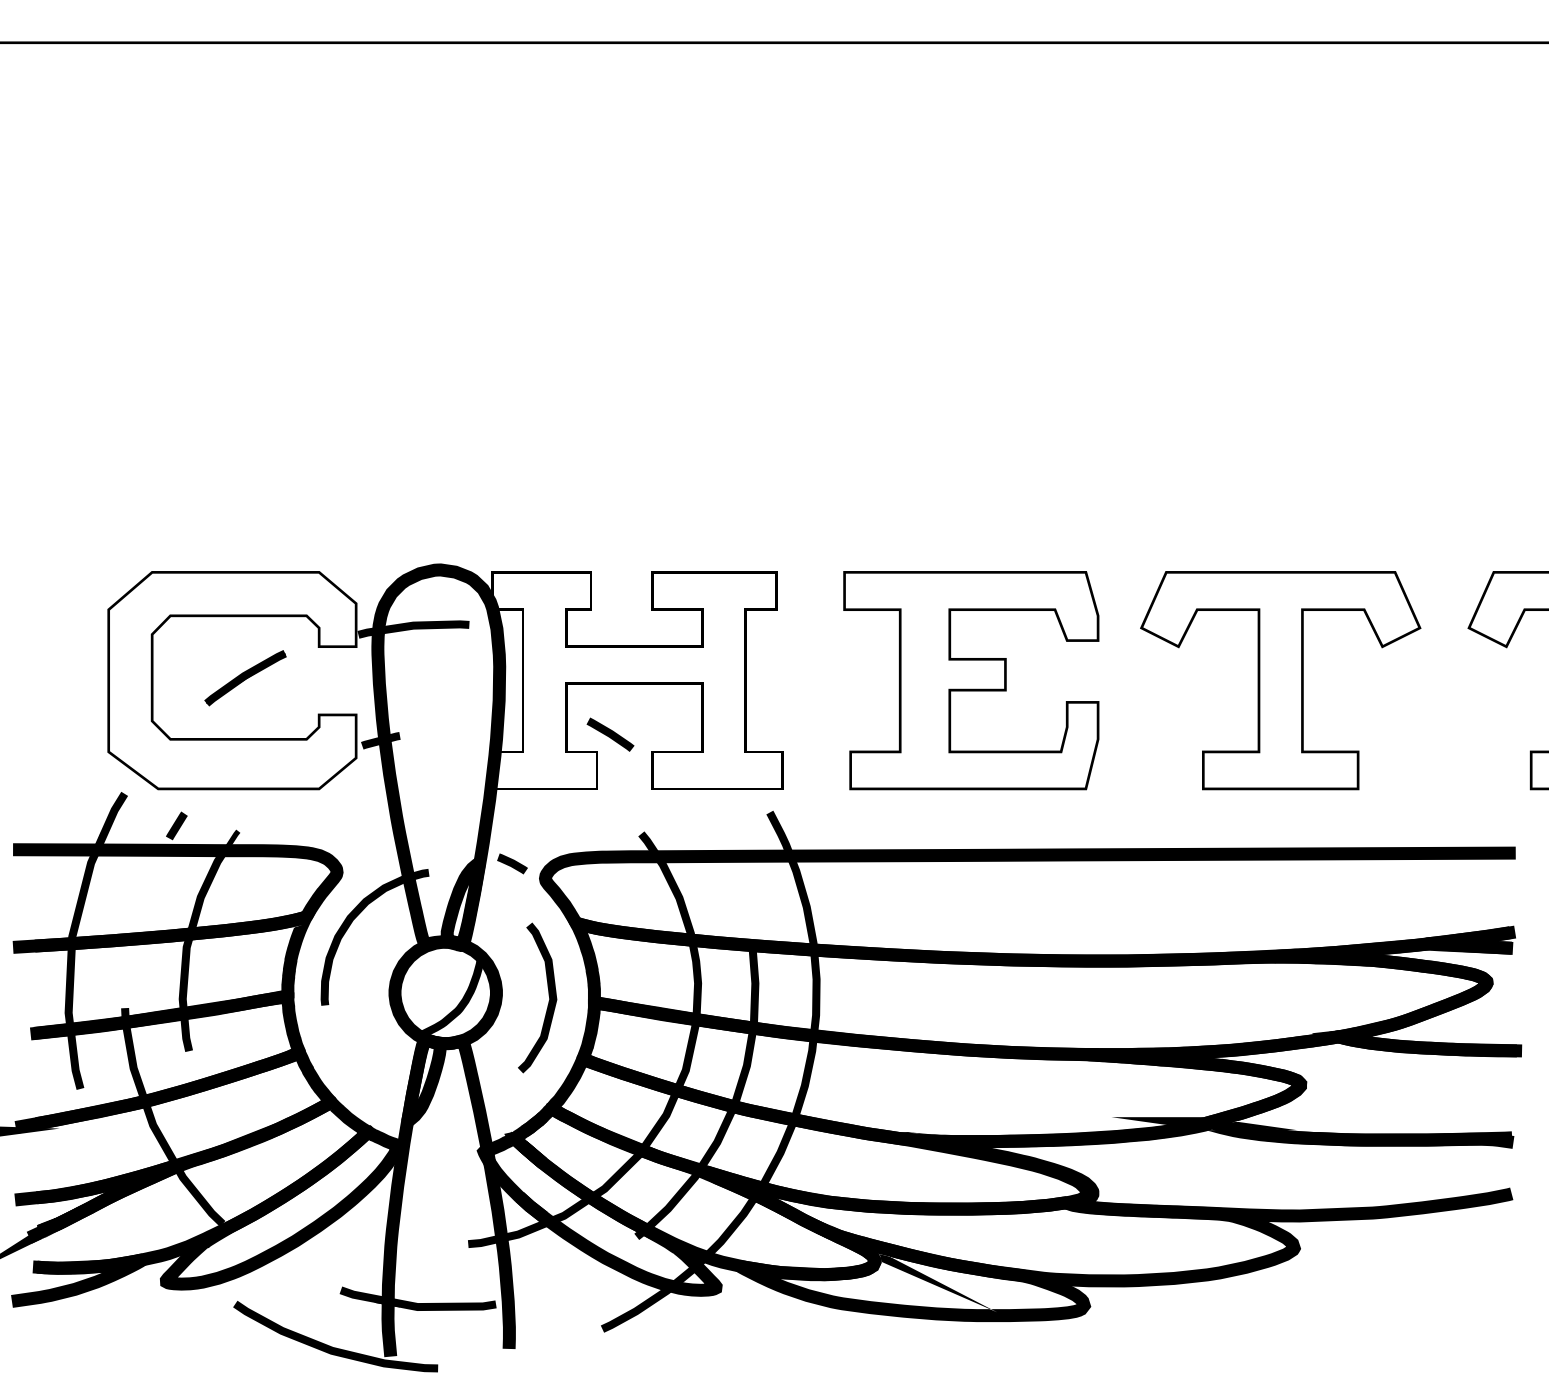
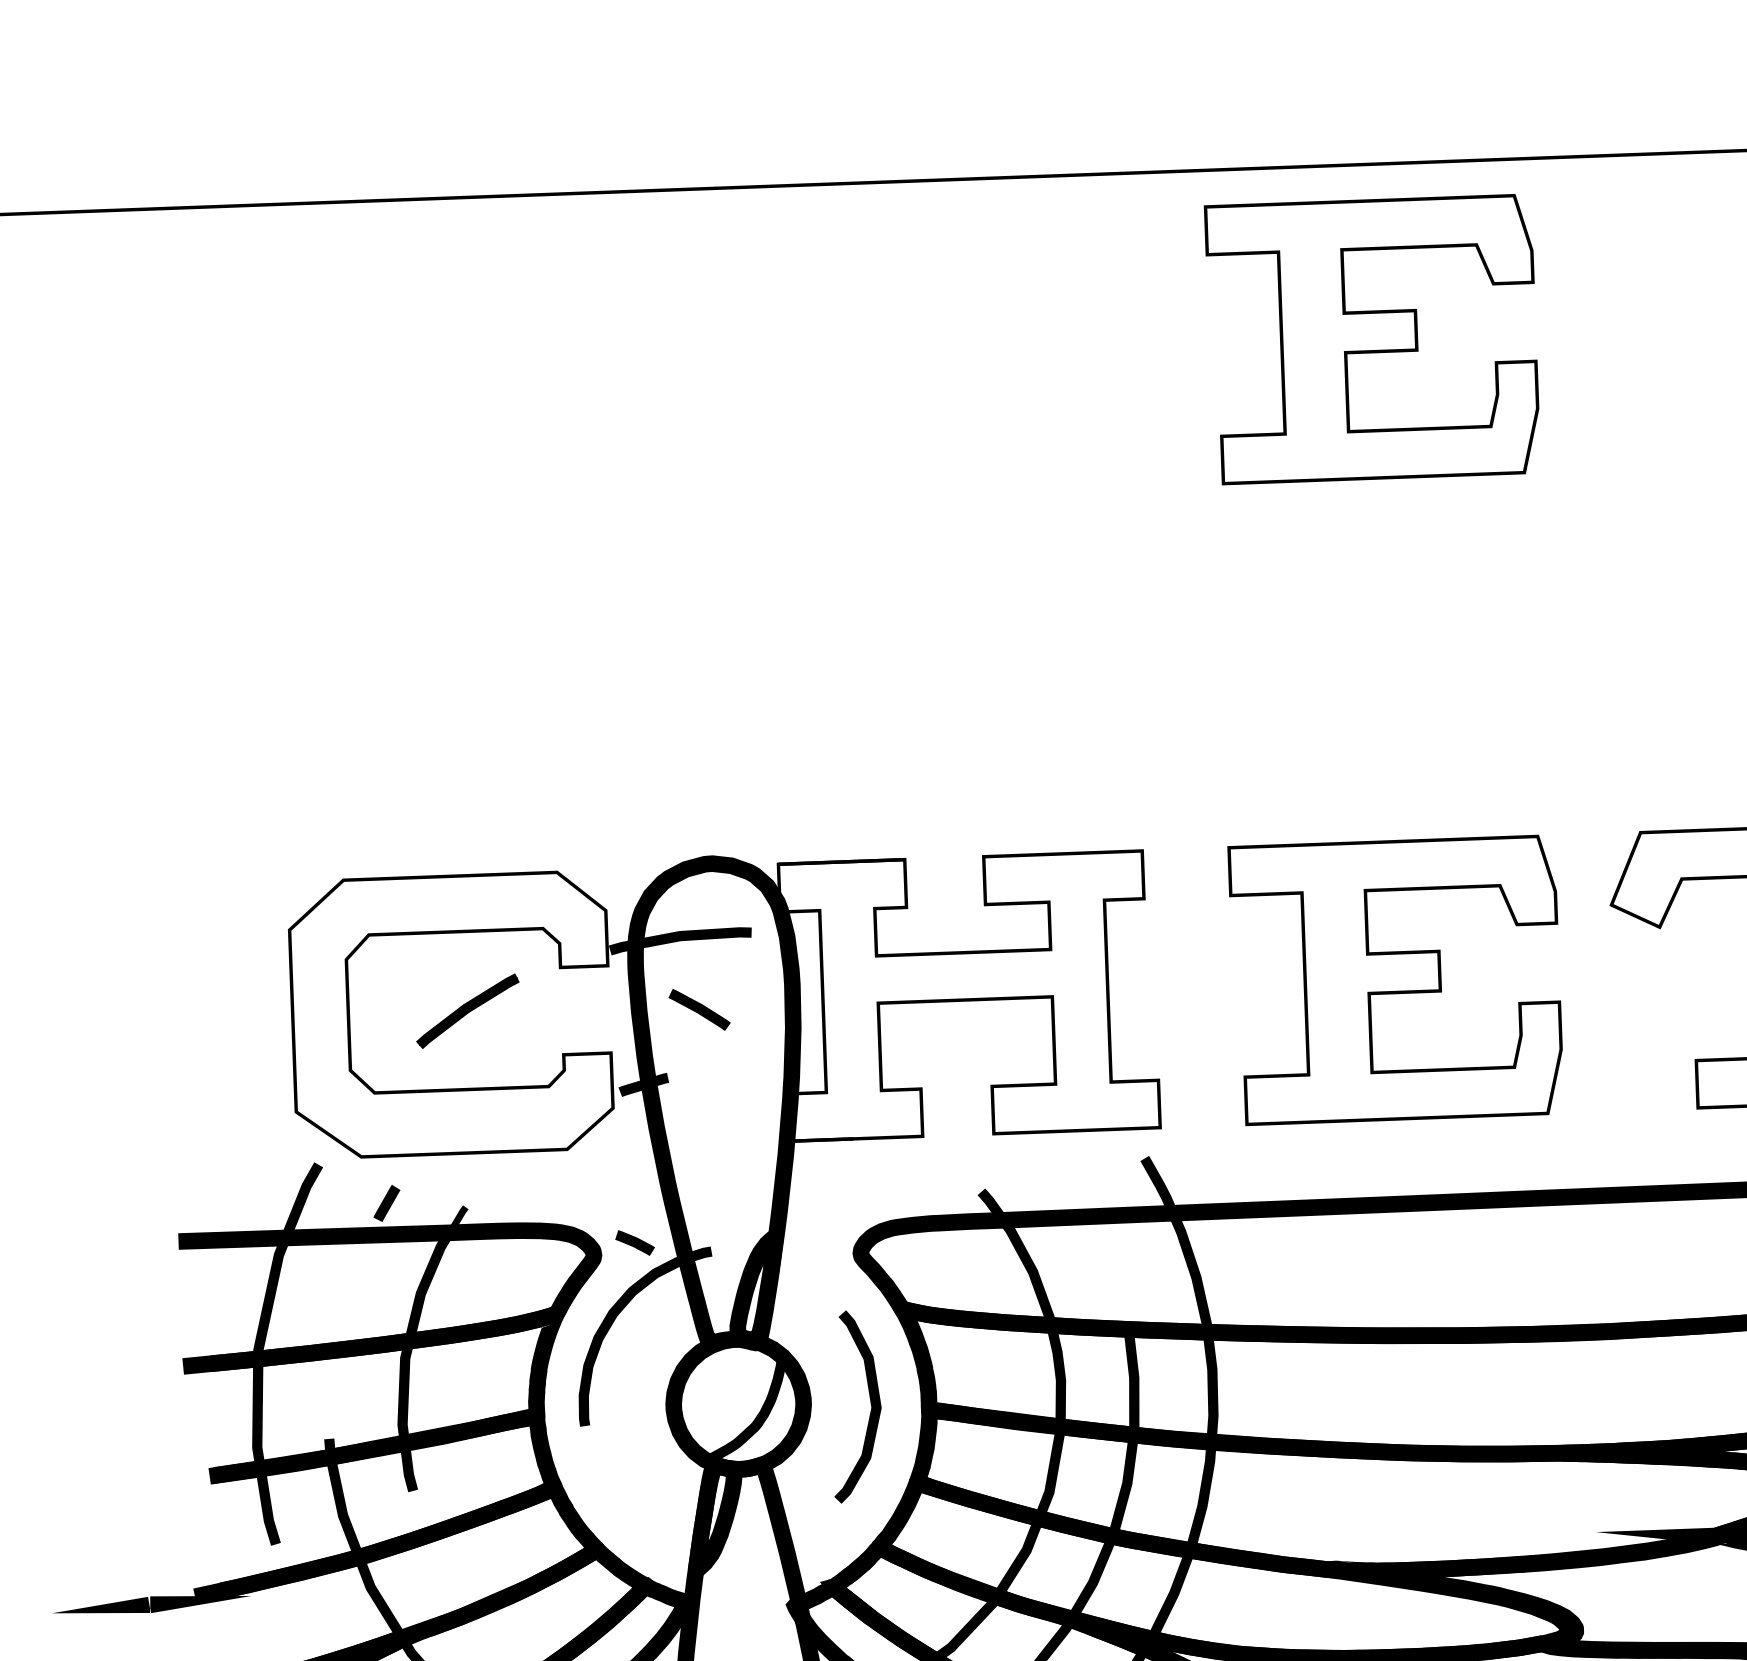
part: (971, 179) -> (1372, 339), added
line: (610, 734) -> (699, 1009), moved
line: (512, 863) -> (635, 1242), moved

